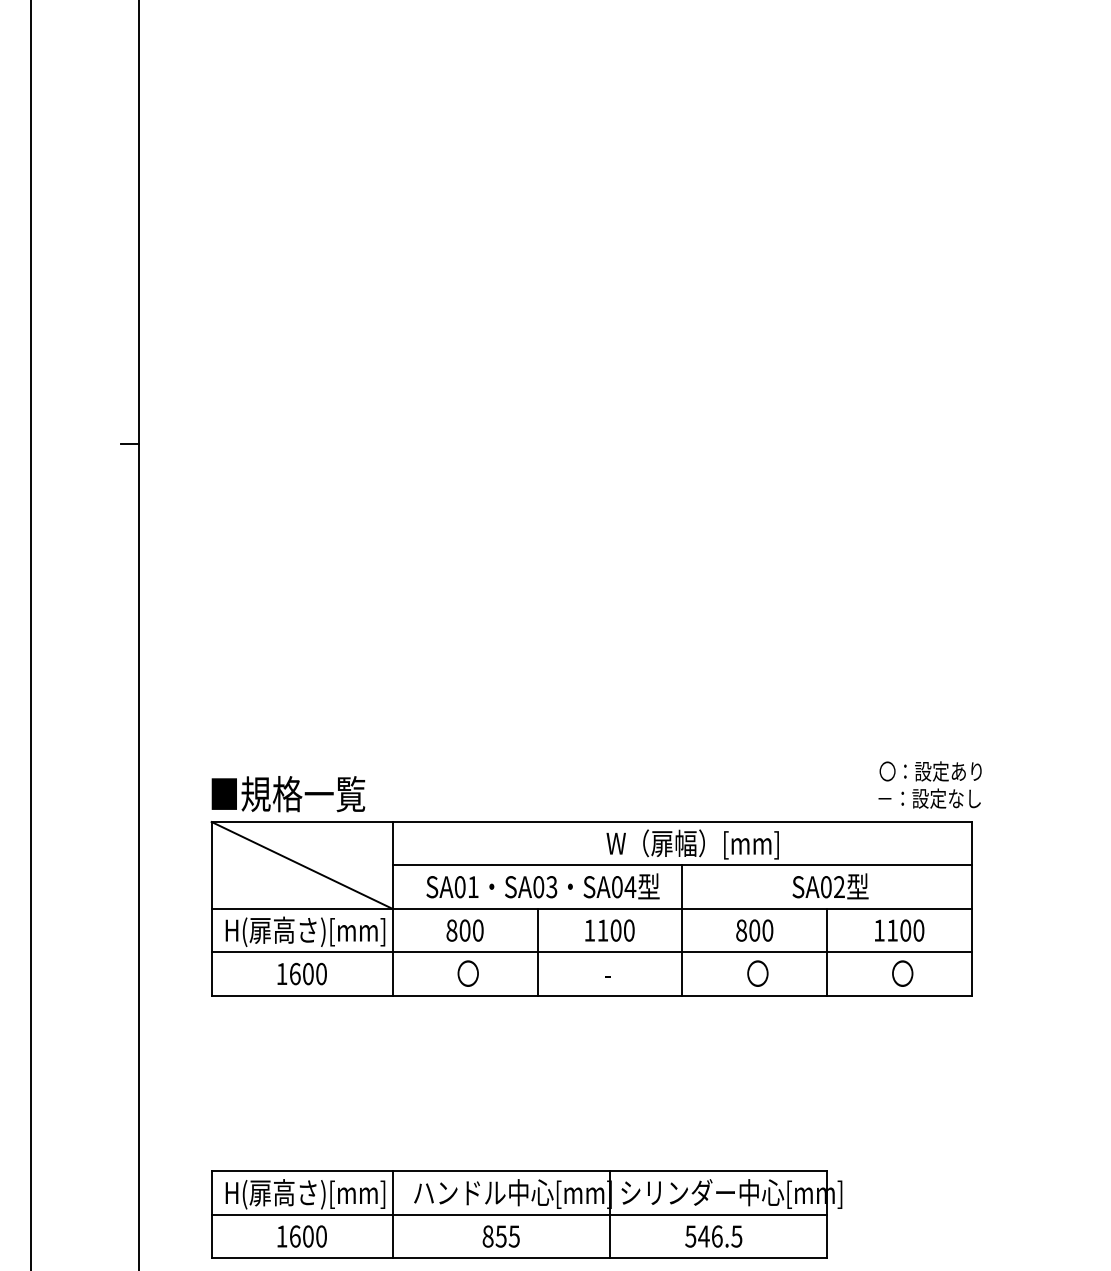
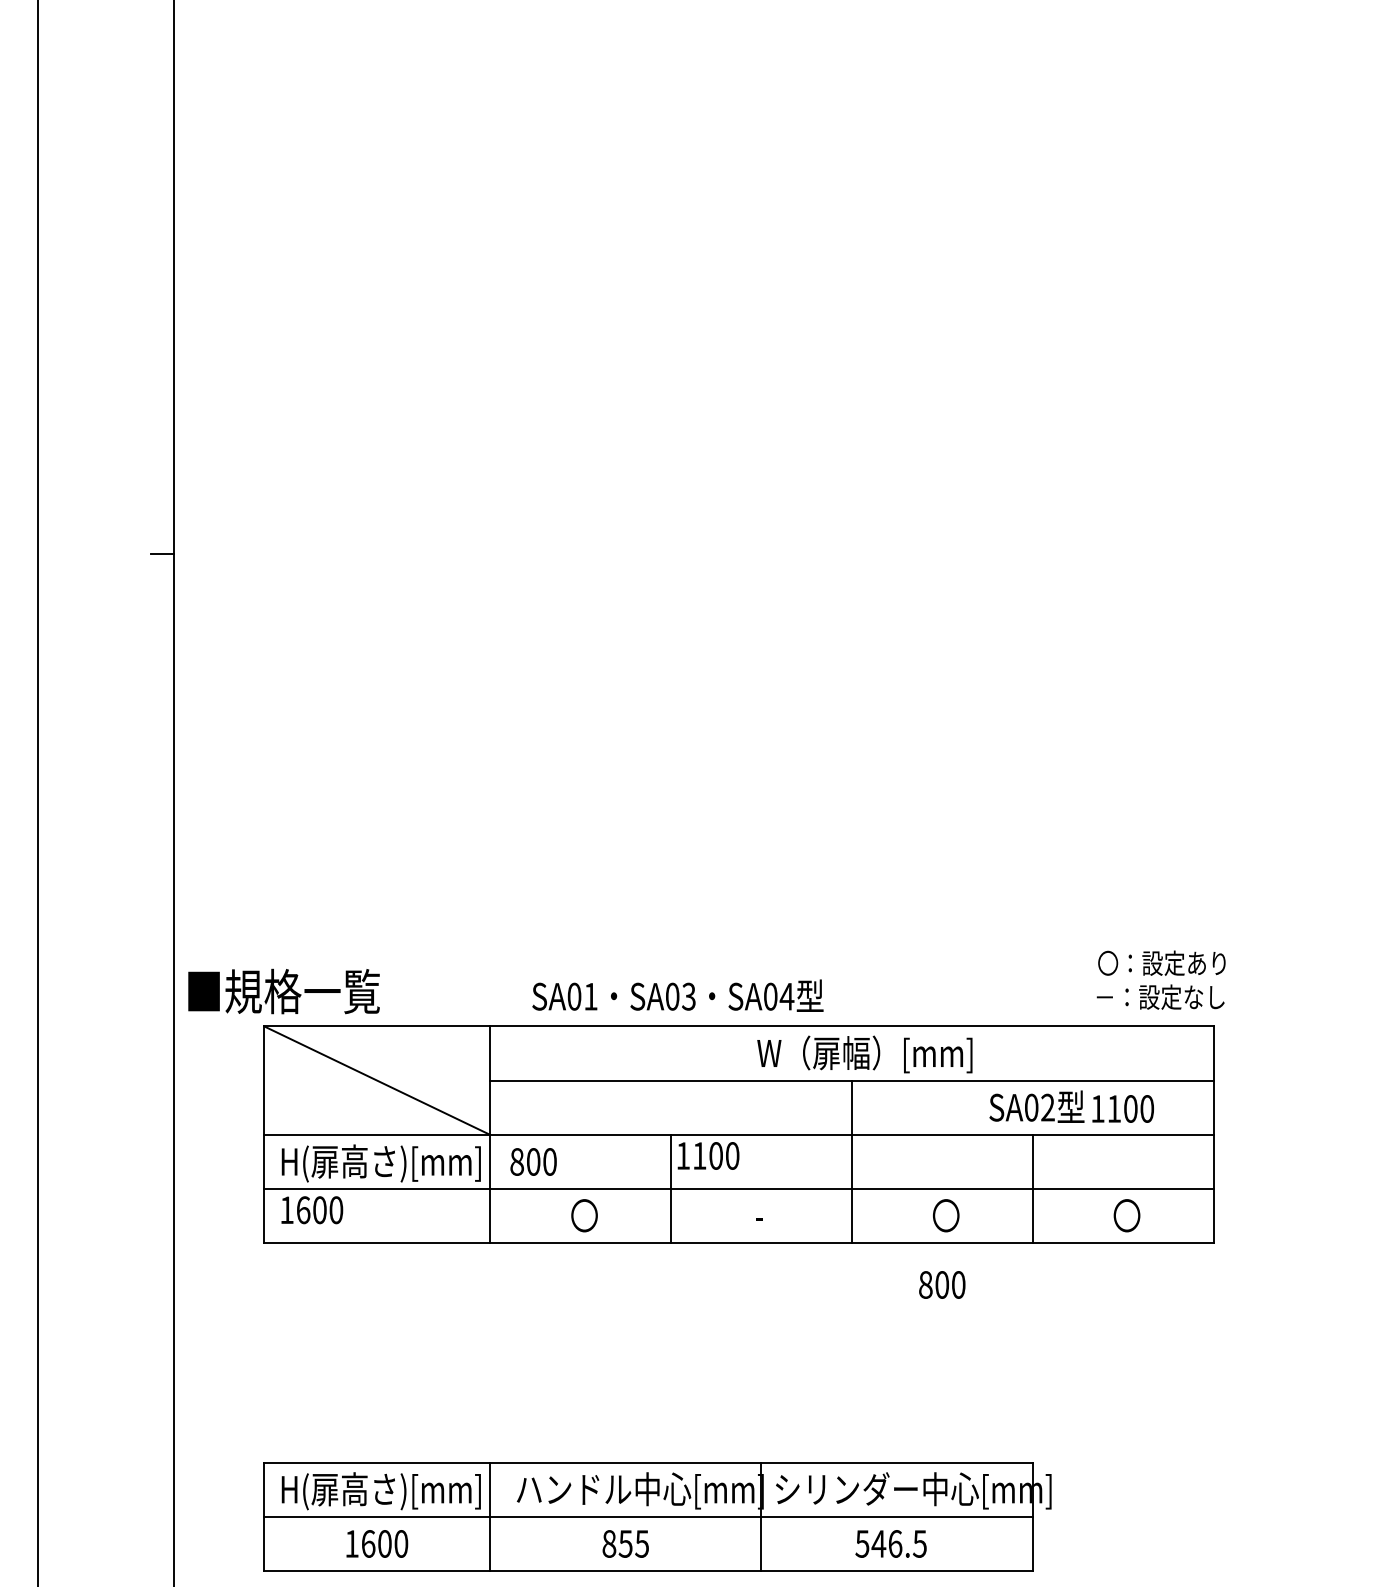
text: (287, 794) -> (283, 991), moved
text: (542, 886) -> (677, 995), moved
text: (464, 930) -> (533, 1161), moved
text: (609, 930) -> (708, 1155), moved
text: (754, 930) -> (942, 1284), moved
text: (899, 930) -> (1122, 1108), moved
text: (302, 974) -> (312, 1210), moved

